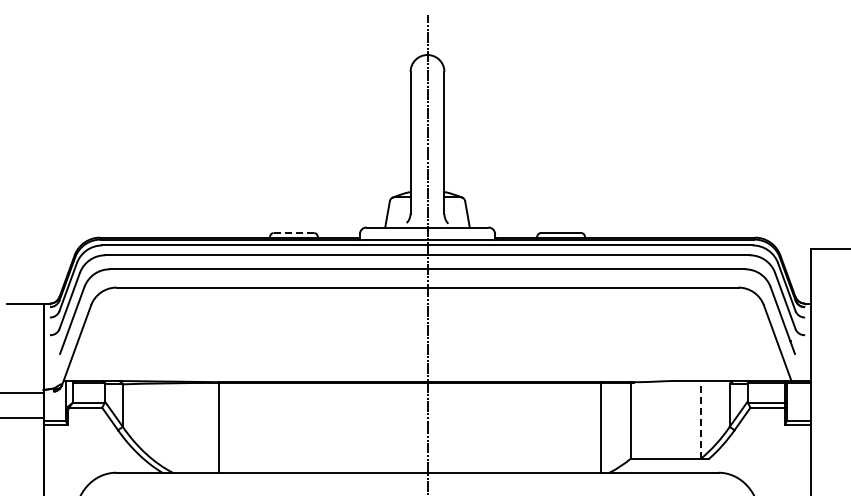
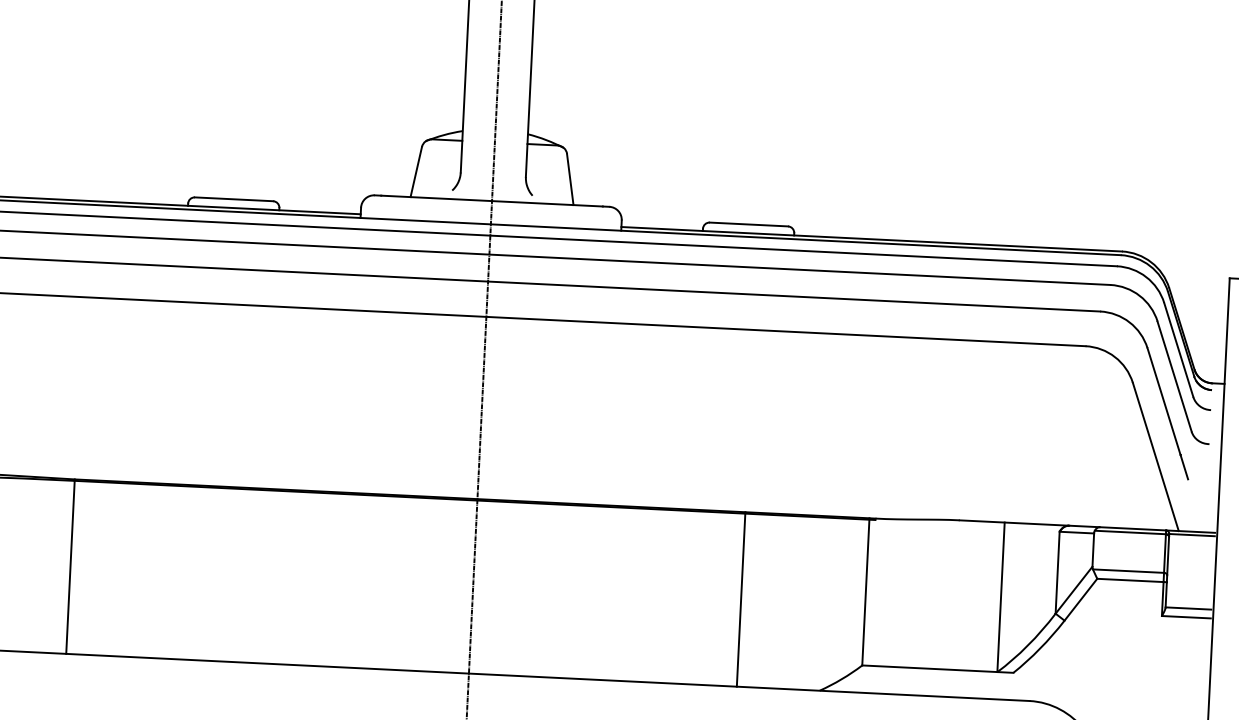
line: (293, 233) -> (233, 200), dashed -> solid
line: (701, 419) -> (1001, 596), dashed -> solid
line: (600, 427) -> (740, 599), moved

